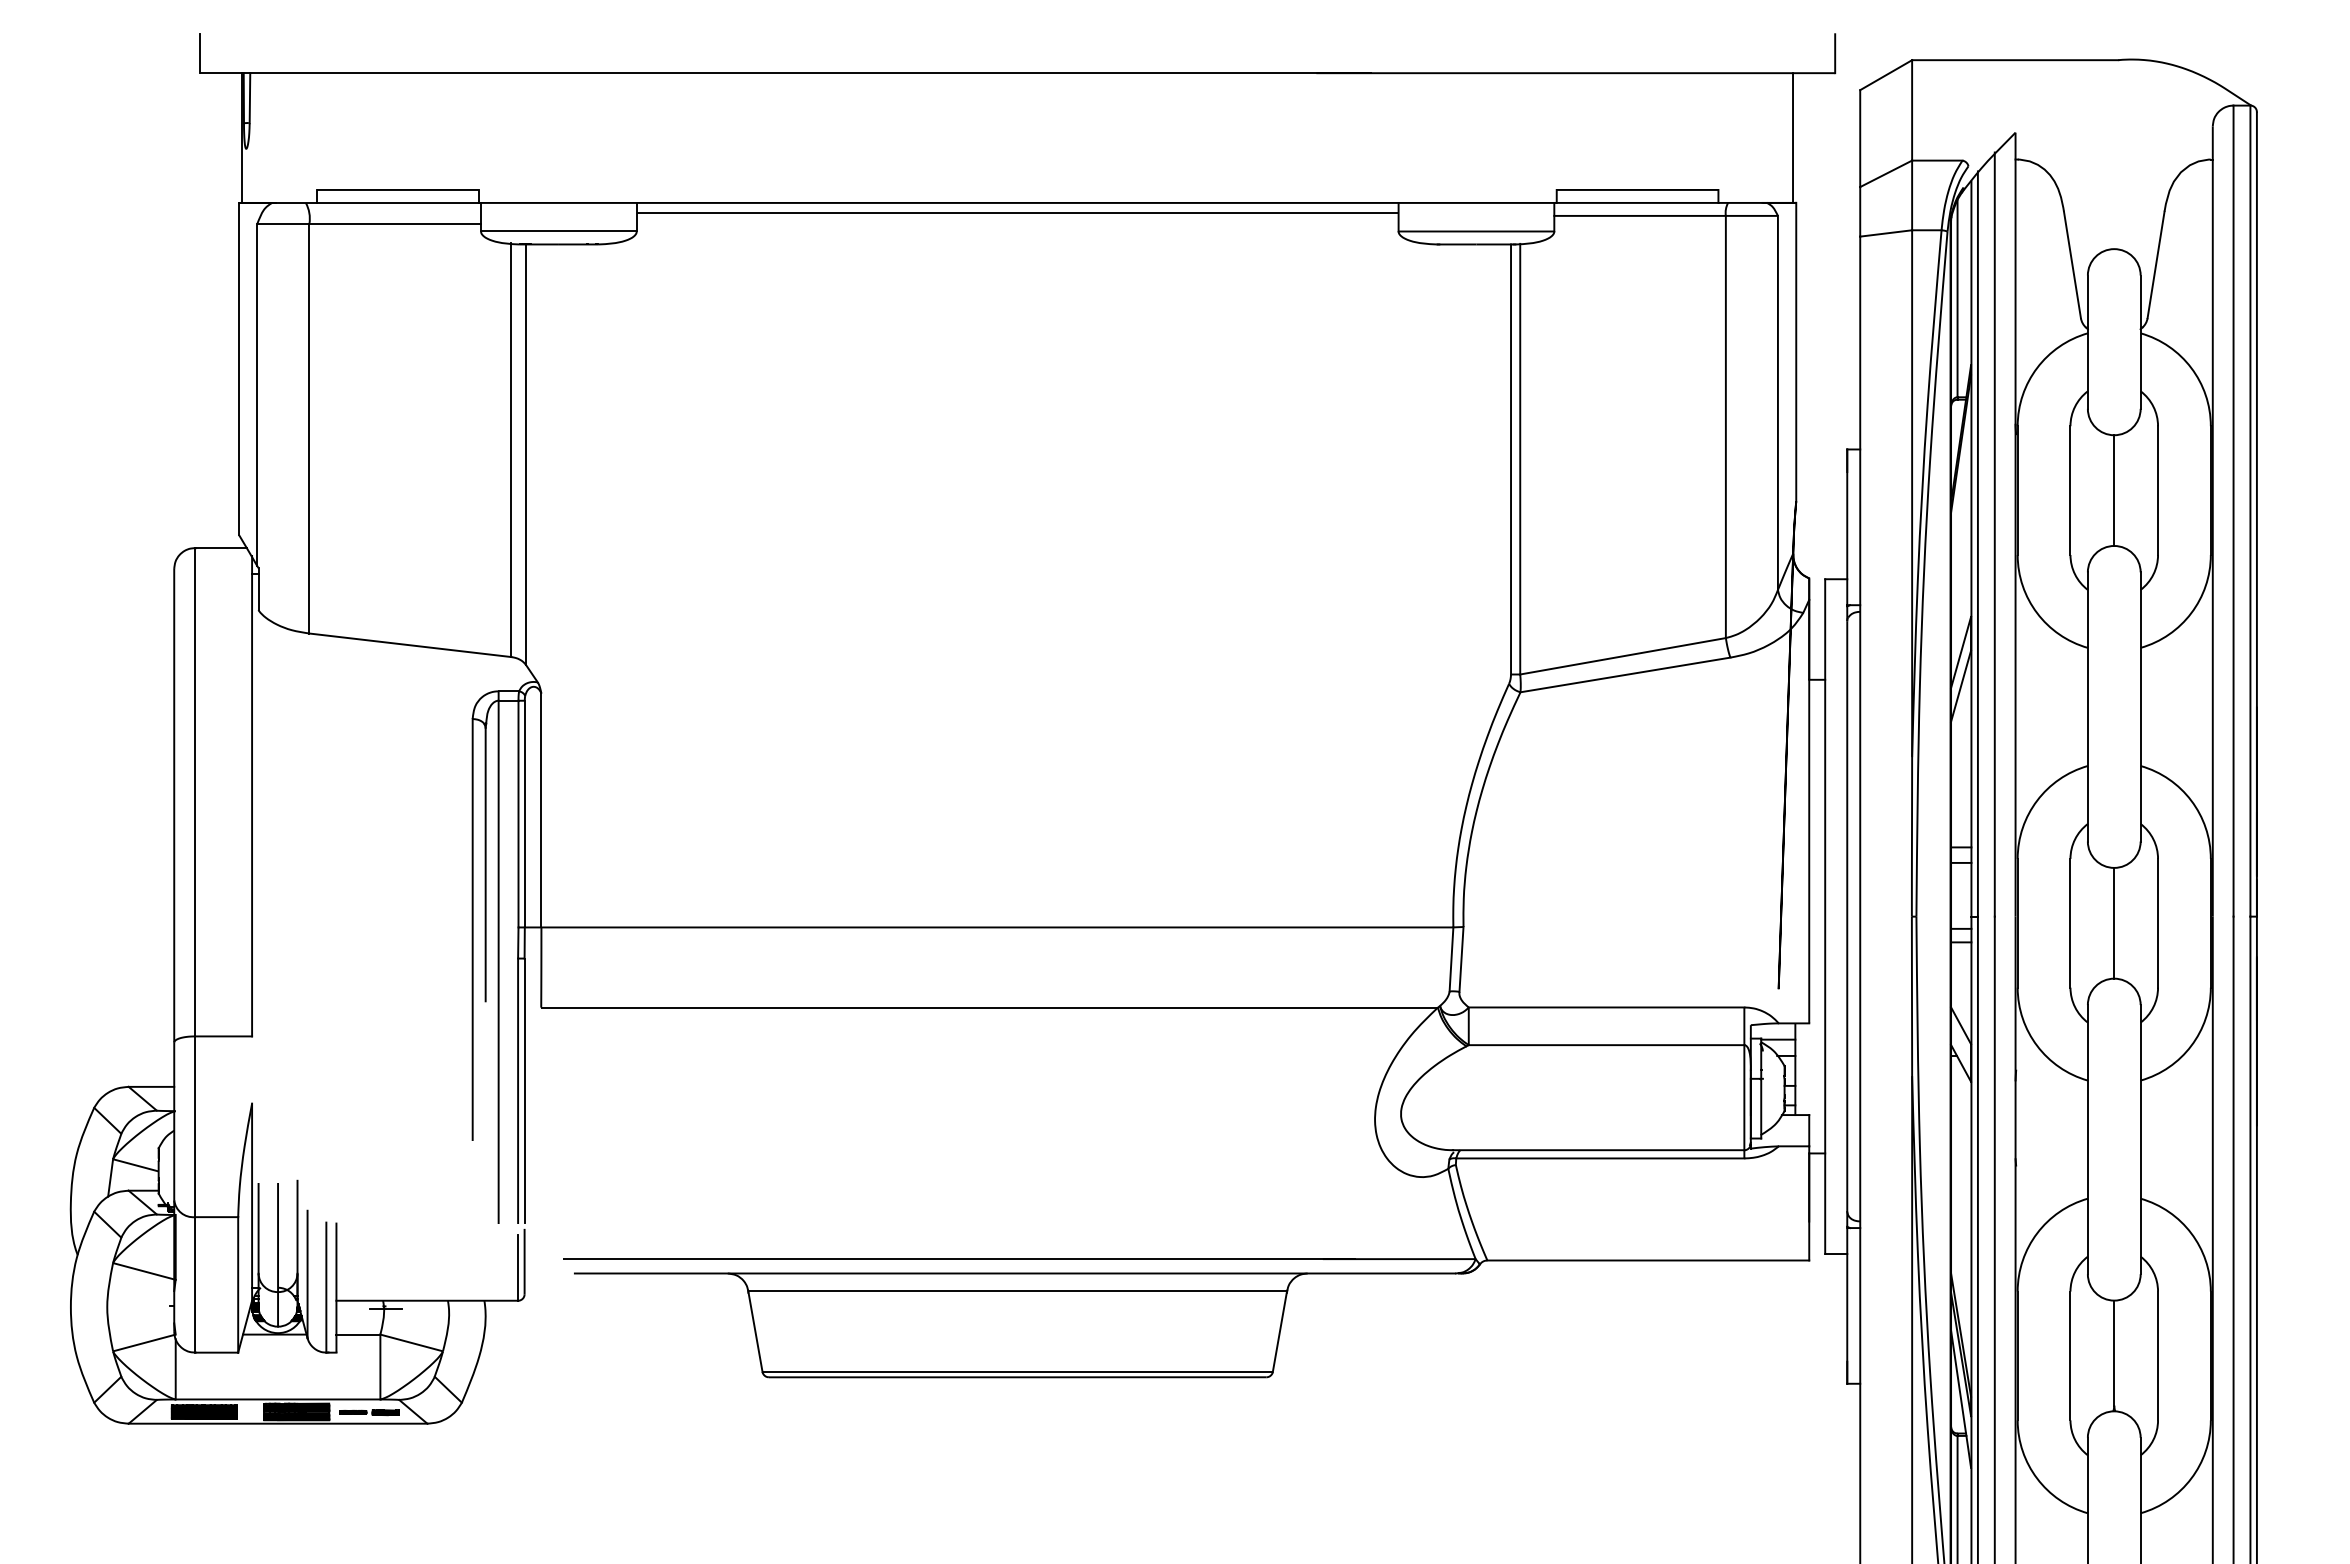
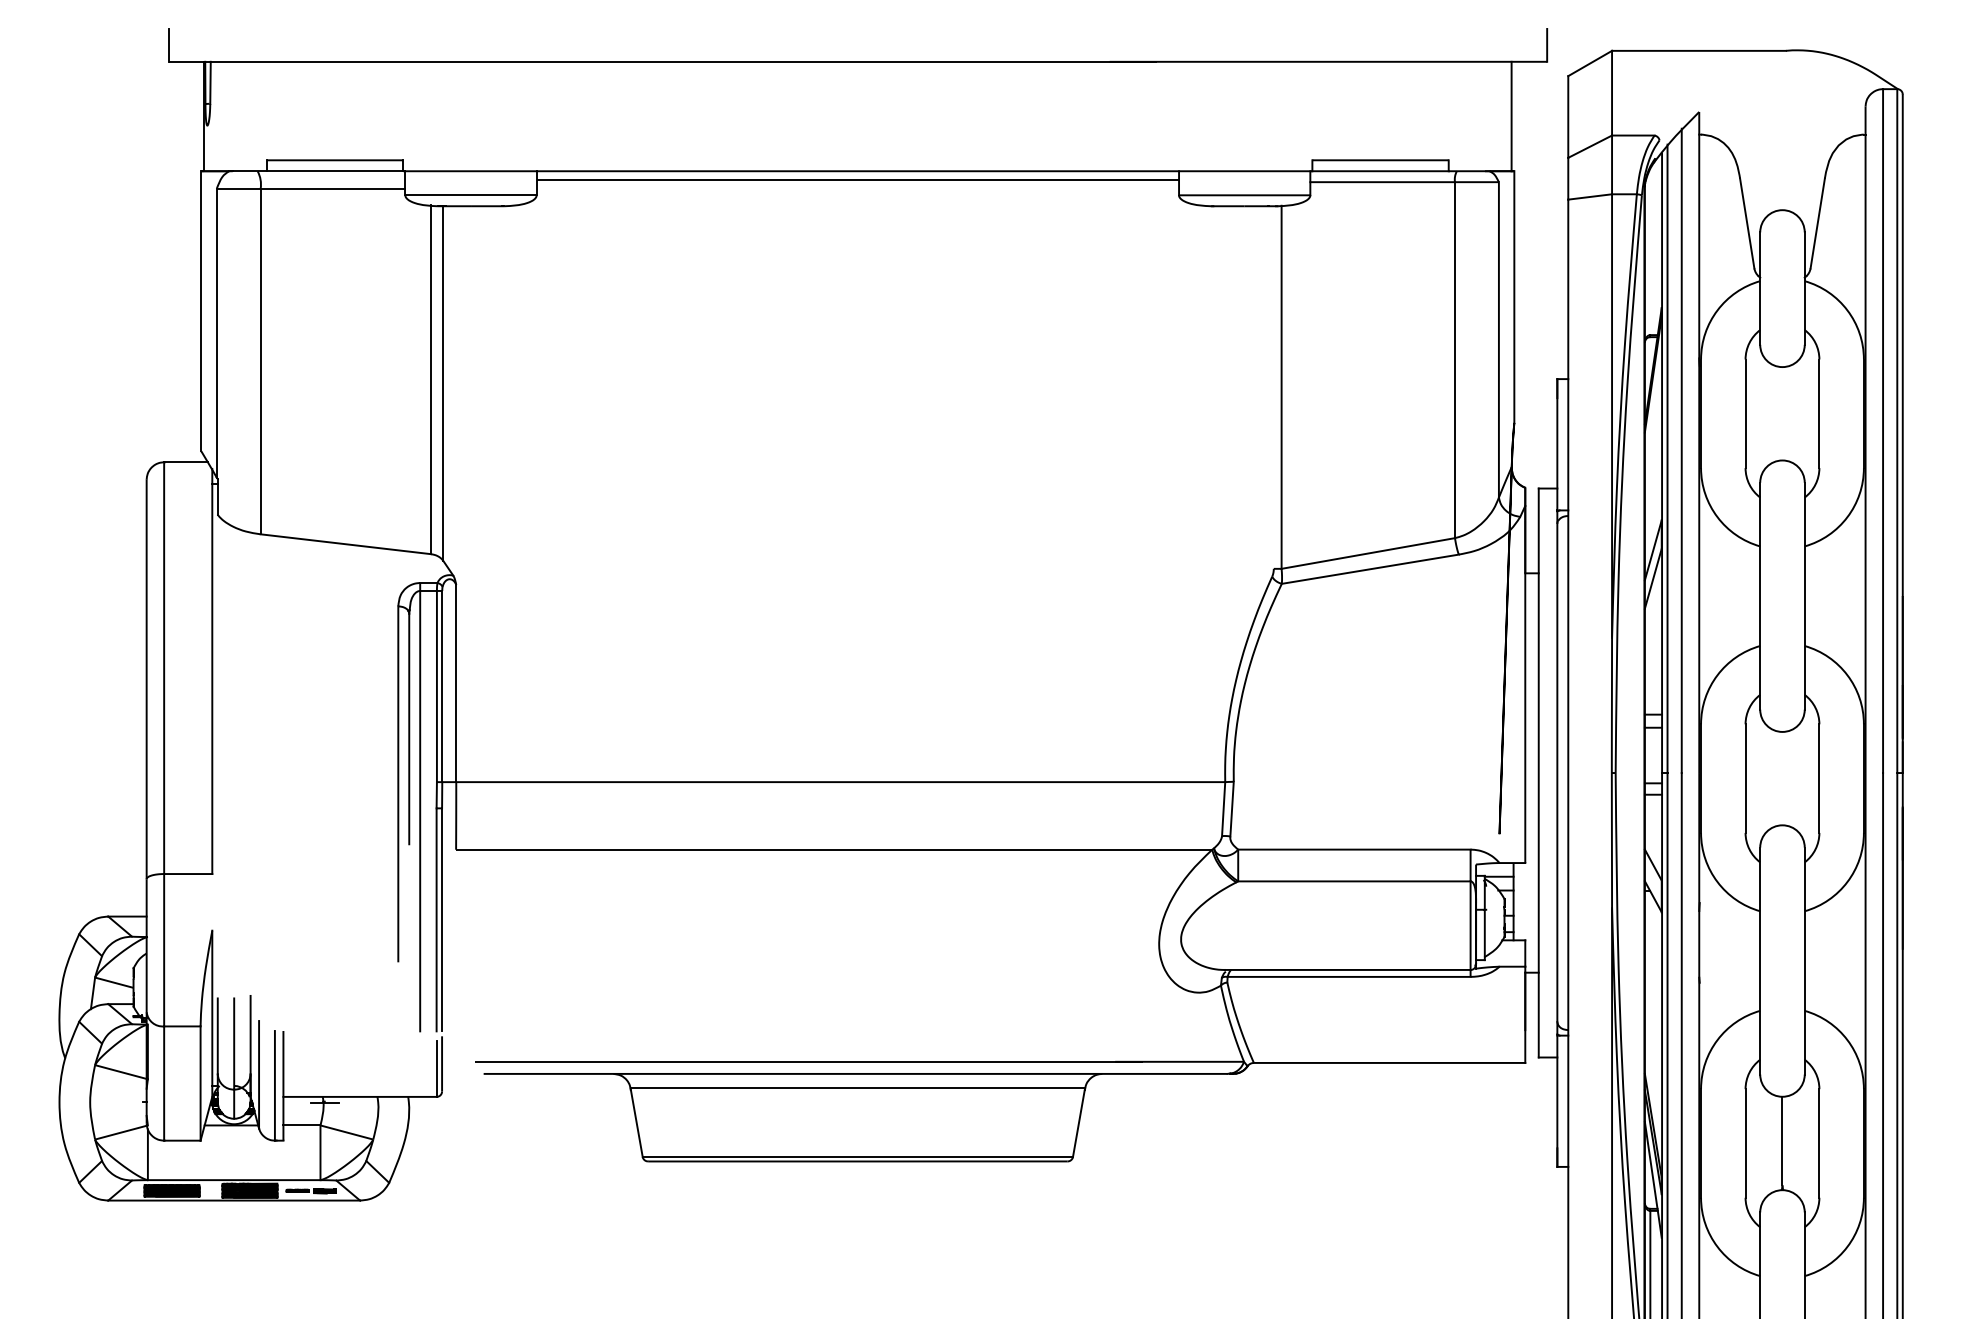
line: (1957, 298) -> (1650, 251), removed
line: (1511, 459) -> (1274, 387), removed
line: (2114, 490) -> (1782, 413), removed
line: (2114, 922) -> (1782, 777), removed

